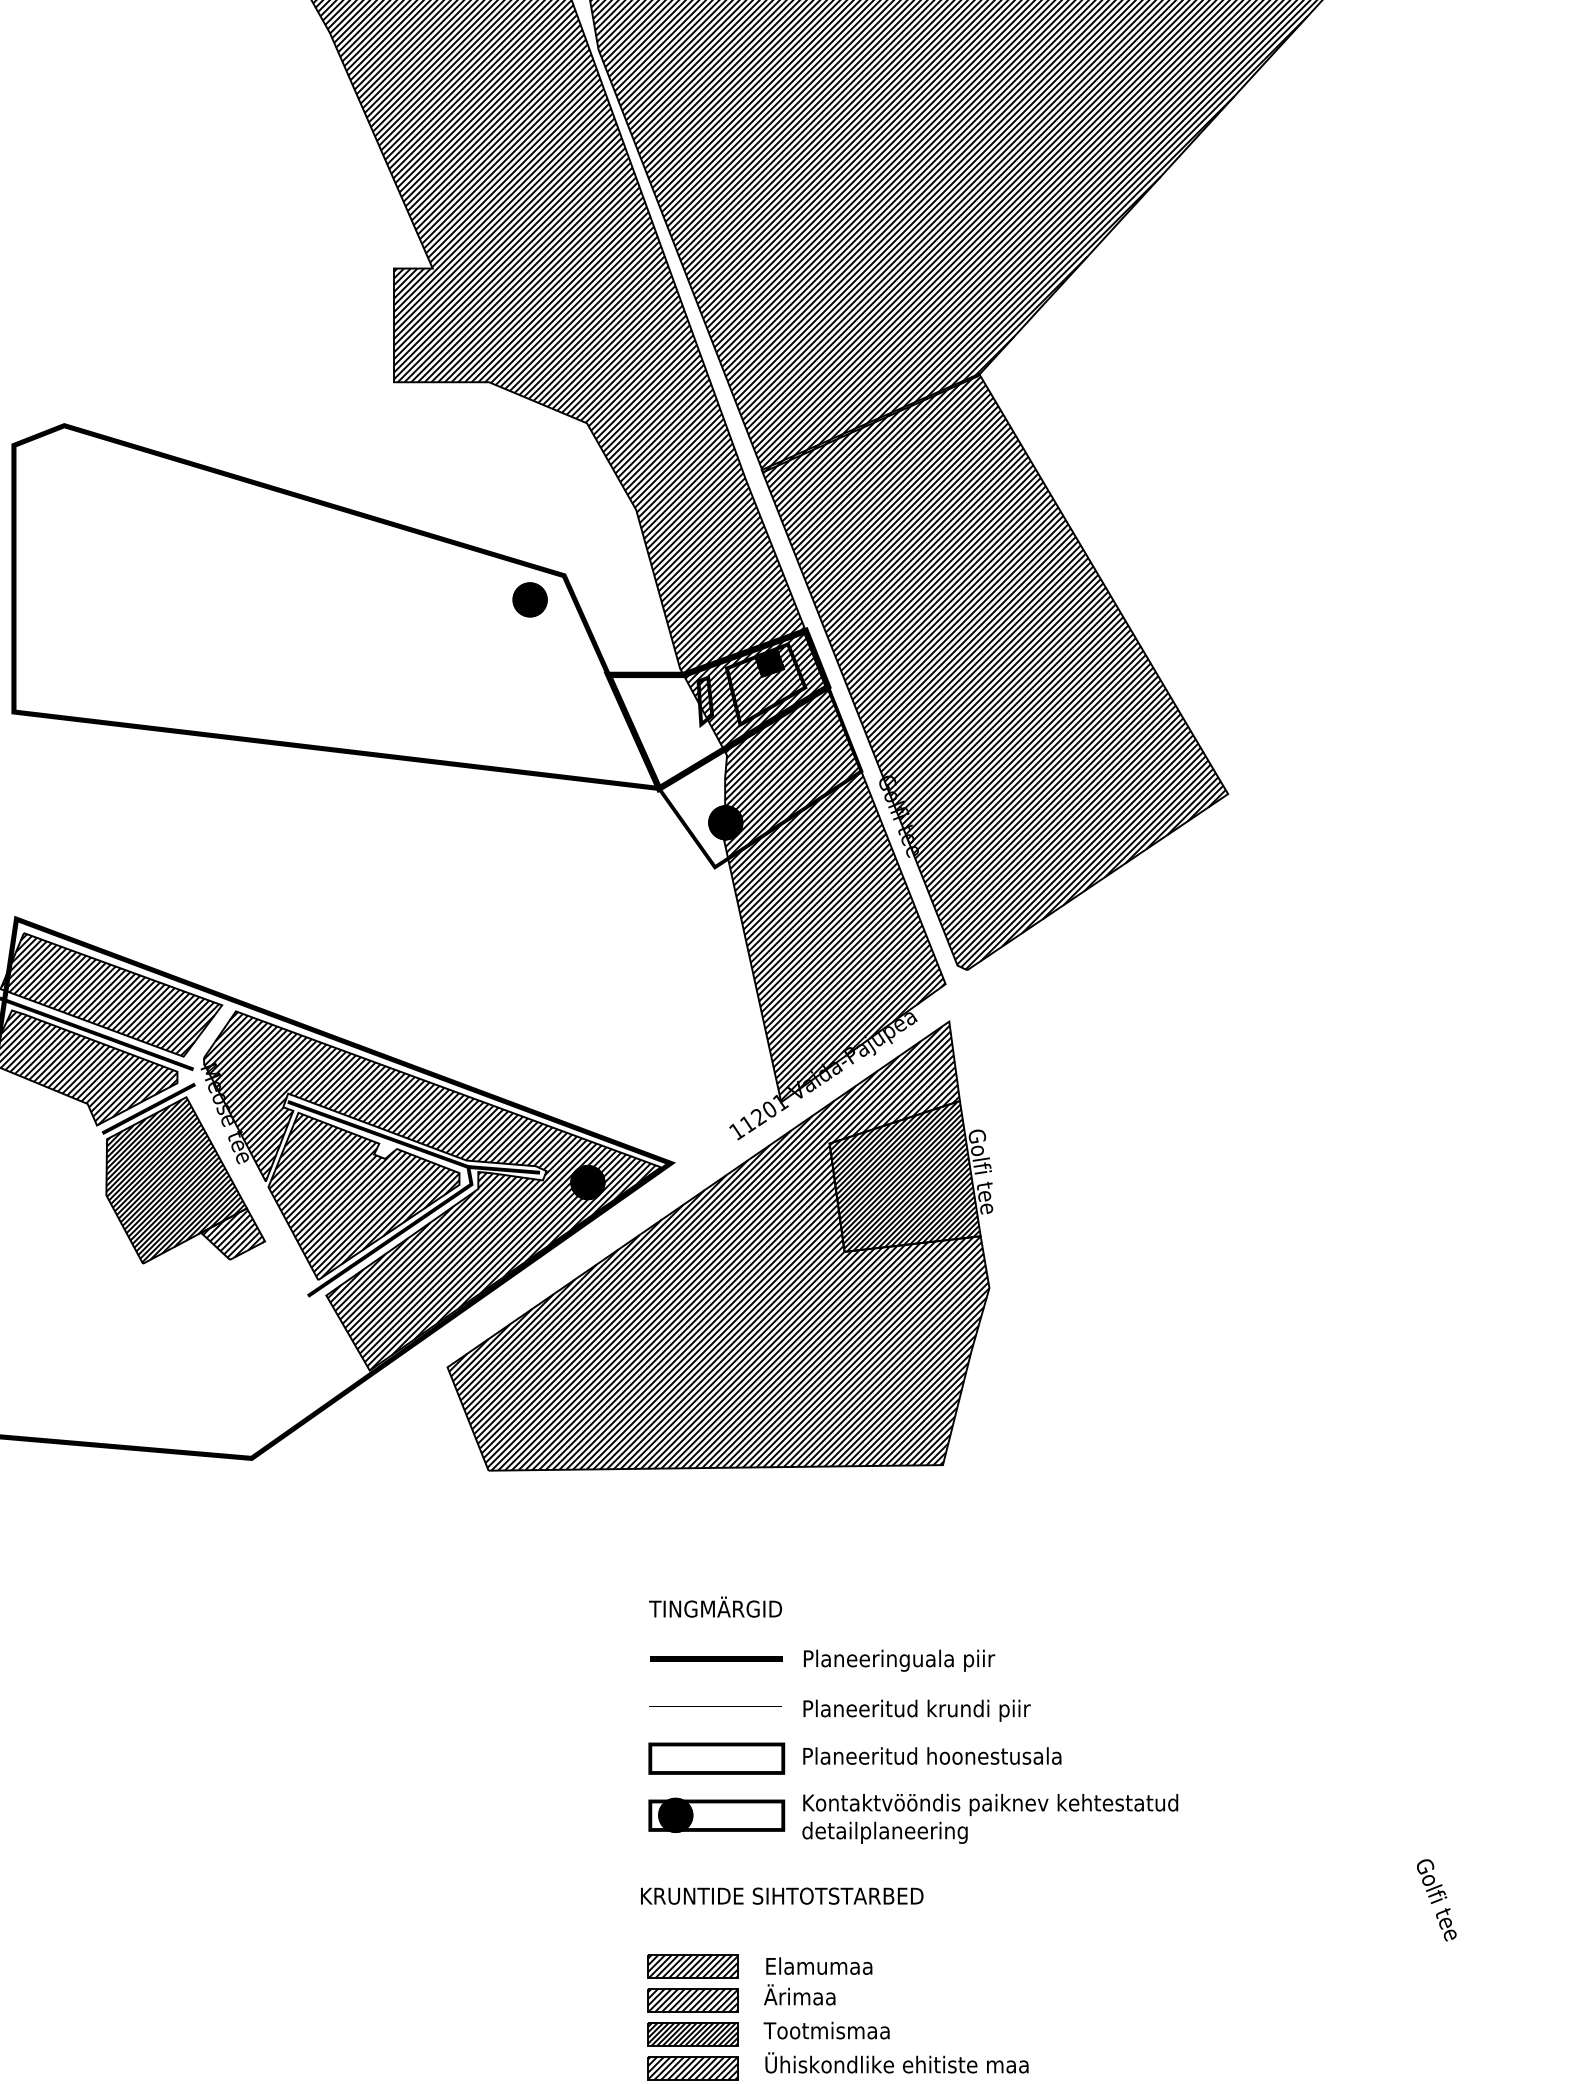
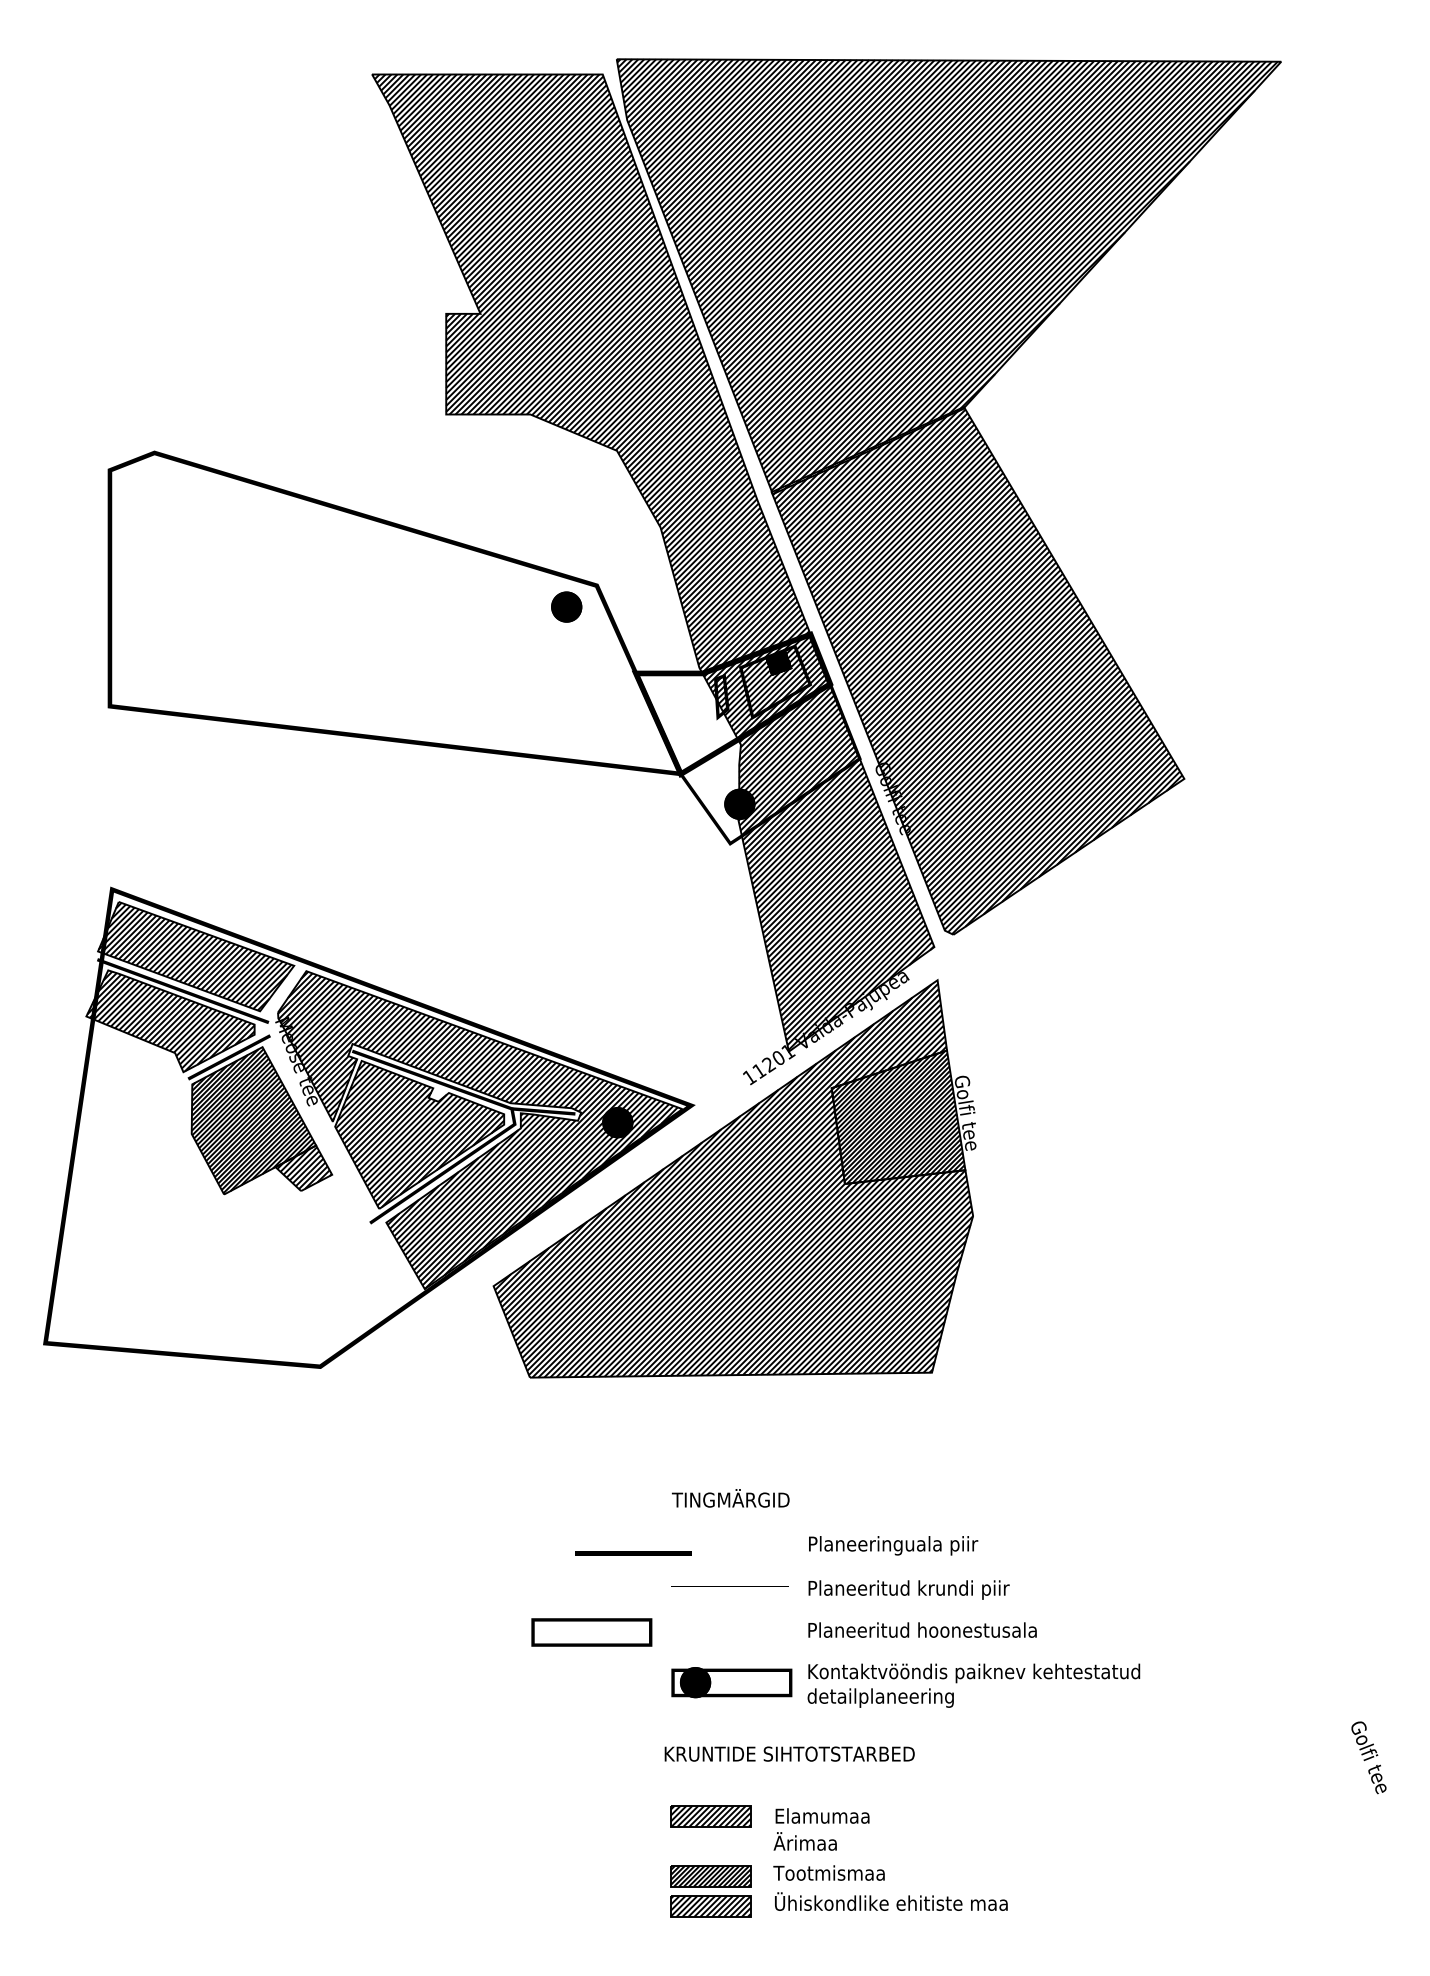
line: (716, 1659) -> (633, 1553), moved
part: (716, 1758) -> (591, 1632), moved
part: (692, 2000) -> (710, 1846), removed

